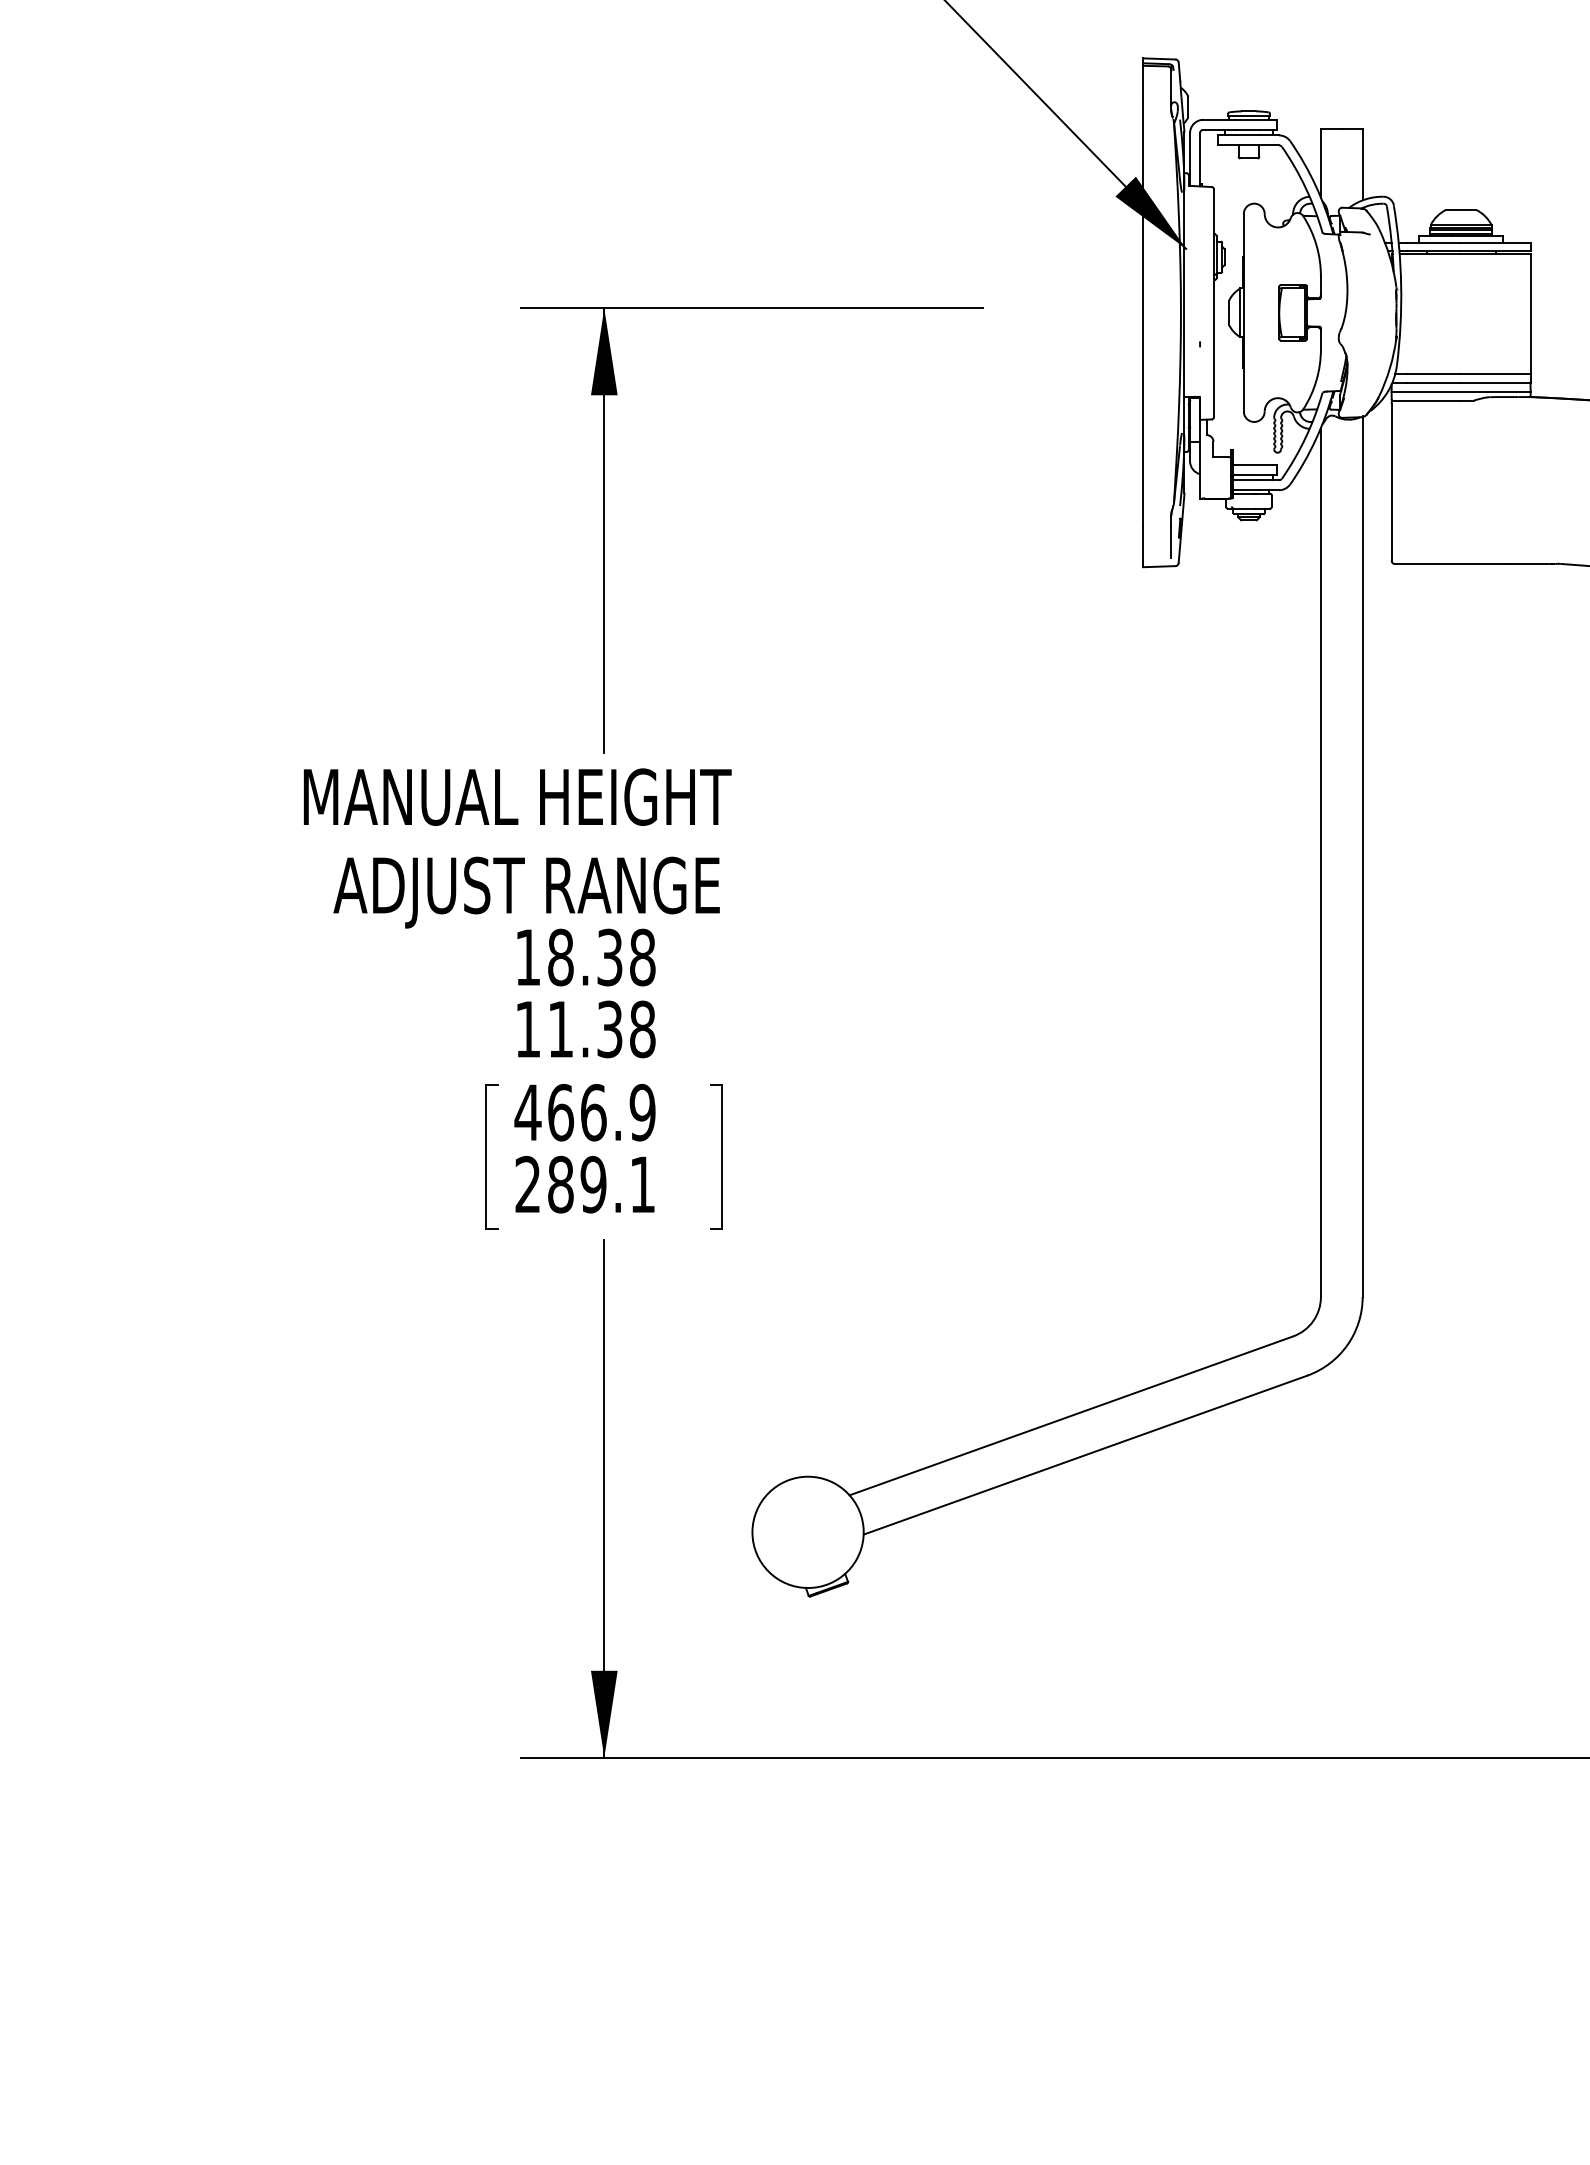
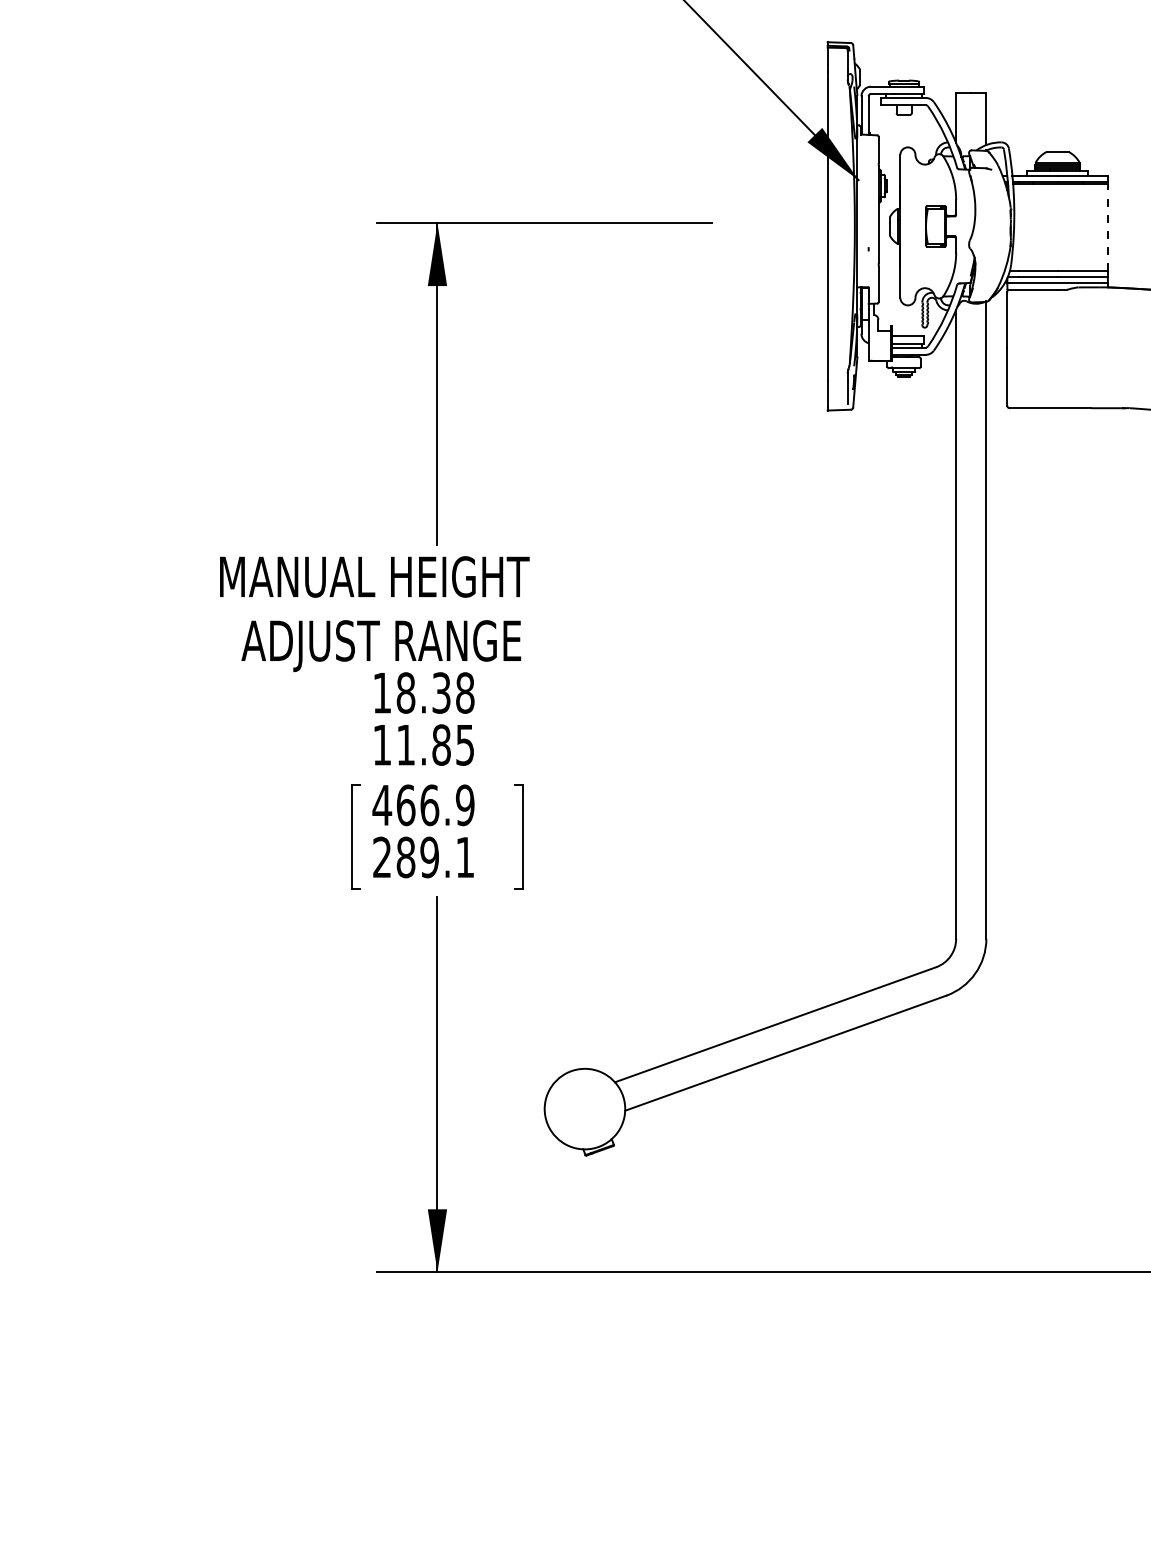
line: (1531, 314) -> (1108, 227), solid -> dashed
text: (626, 1028) -> (453, 744), 11.38 -> 11.85

